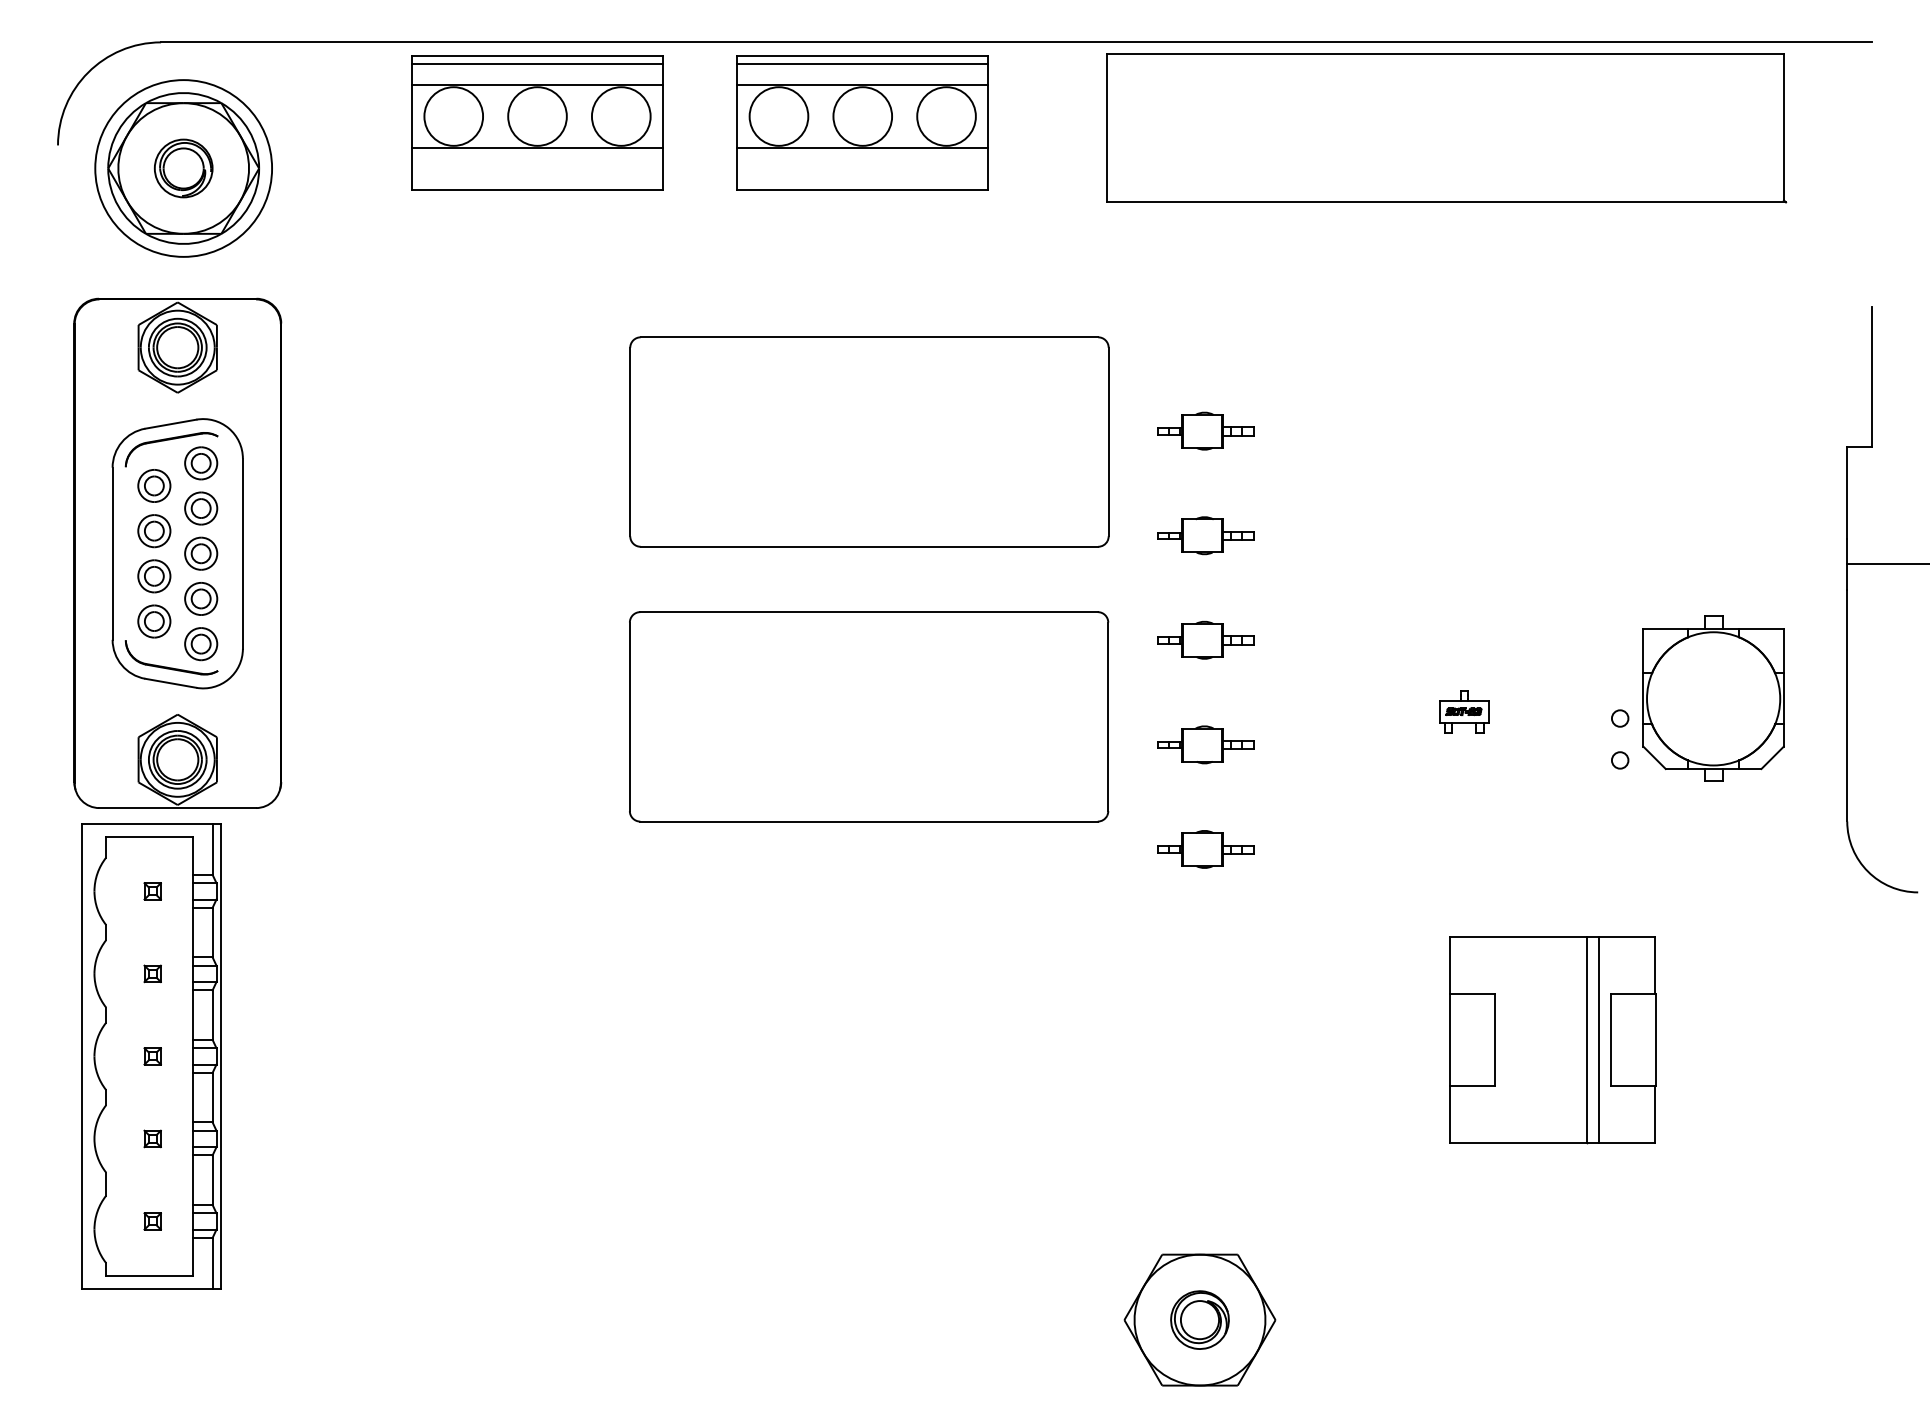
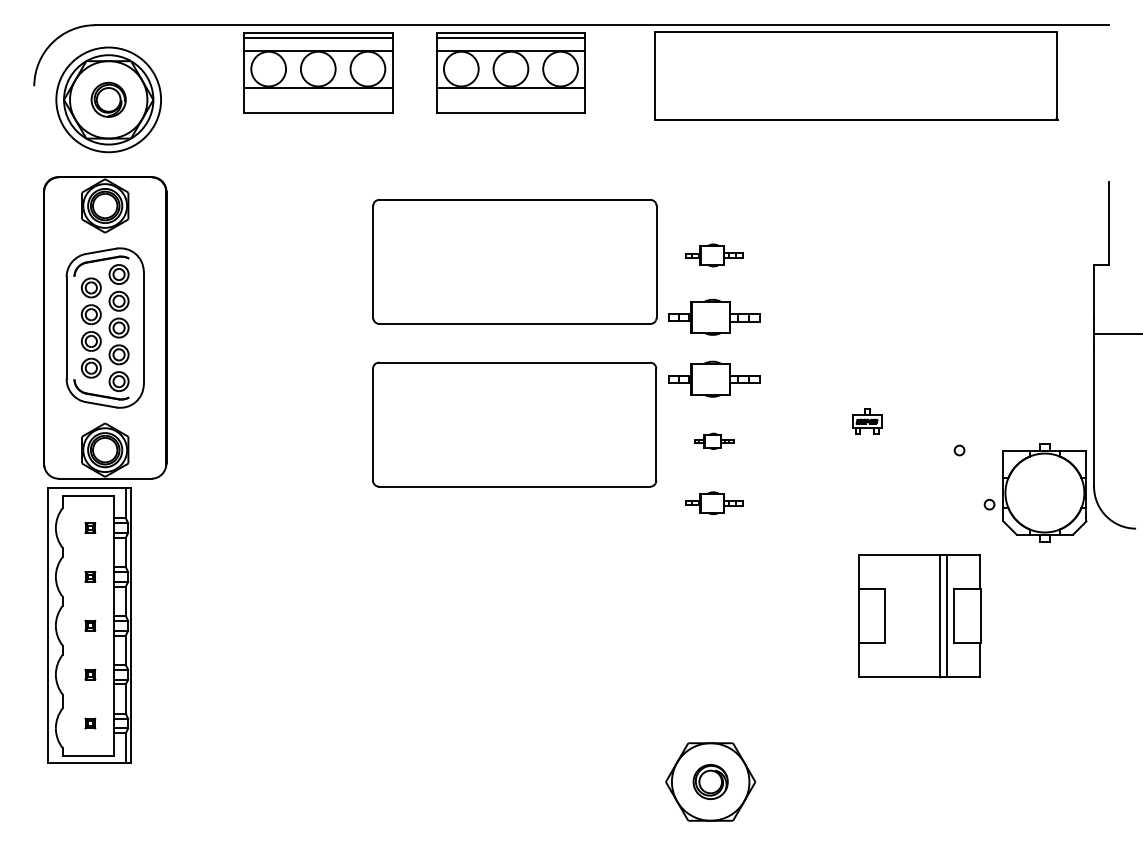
part: (1206, 535) -> (714, 317), size x1.6
part: (1206, 640) -> (714, 379), size x1.6
part: (1697, 697) -> (1035, 492), moved
part: (1206, 745) -> (714, 441), size x0.7

